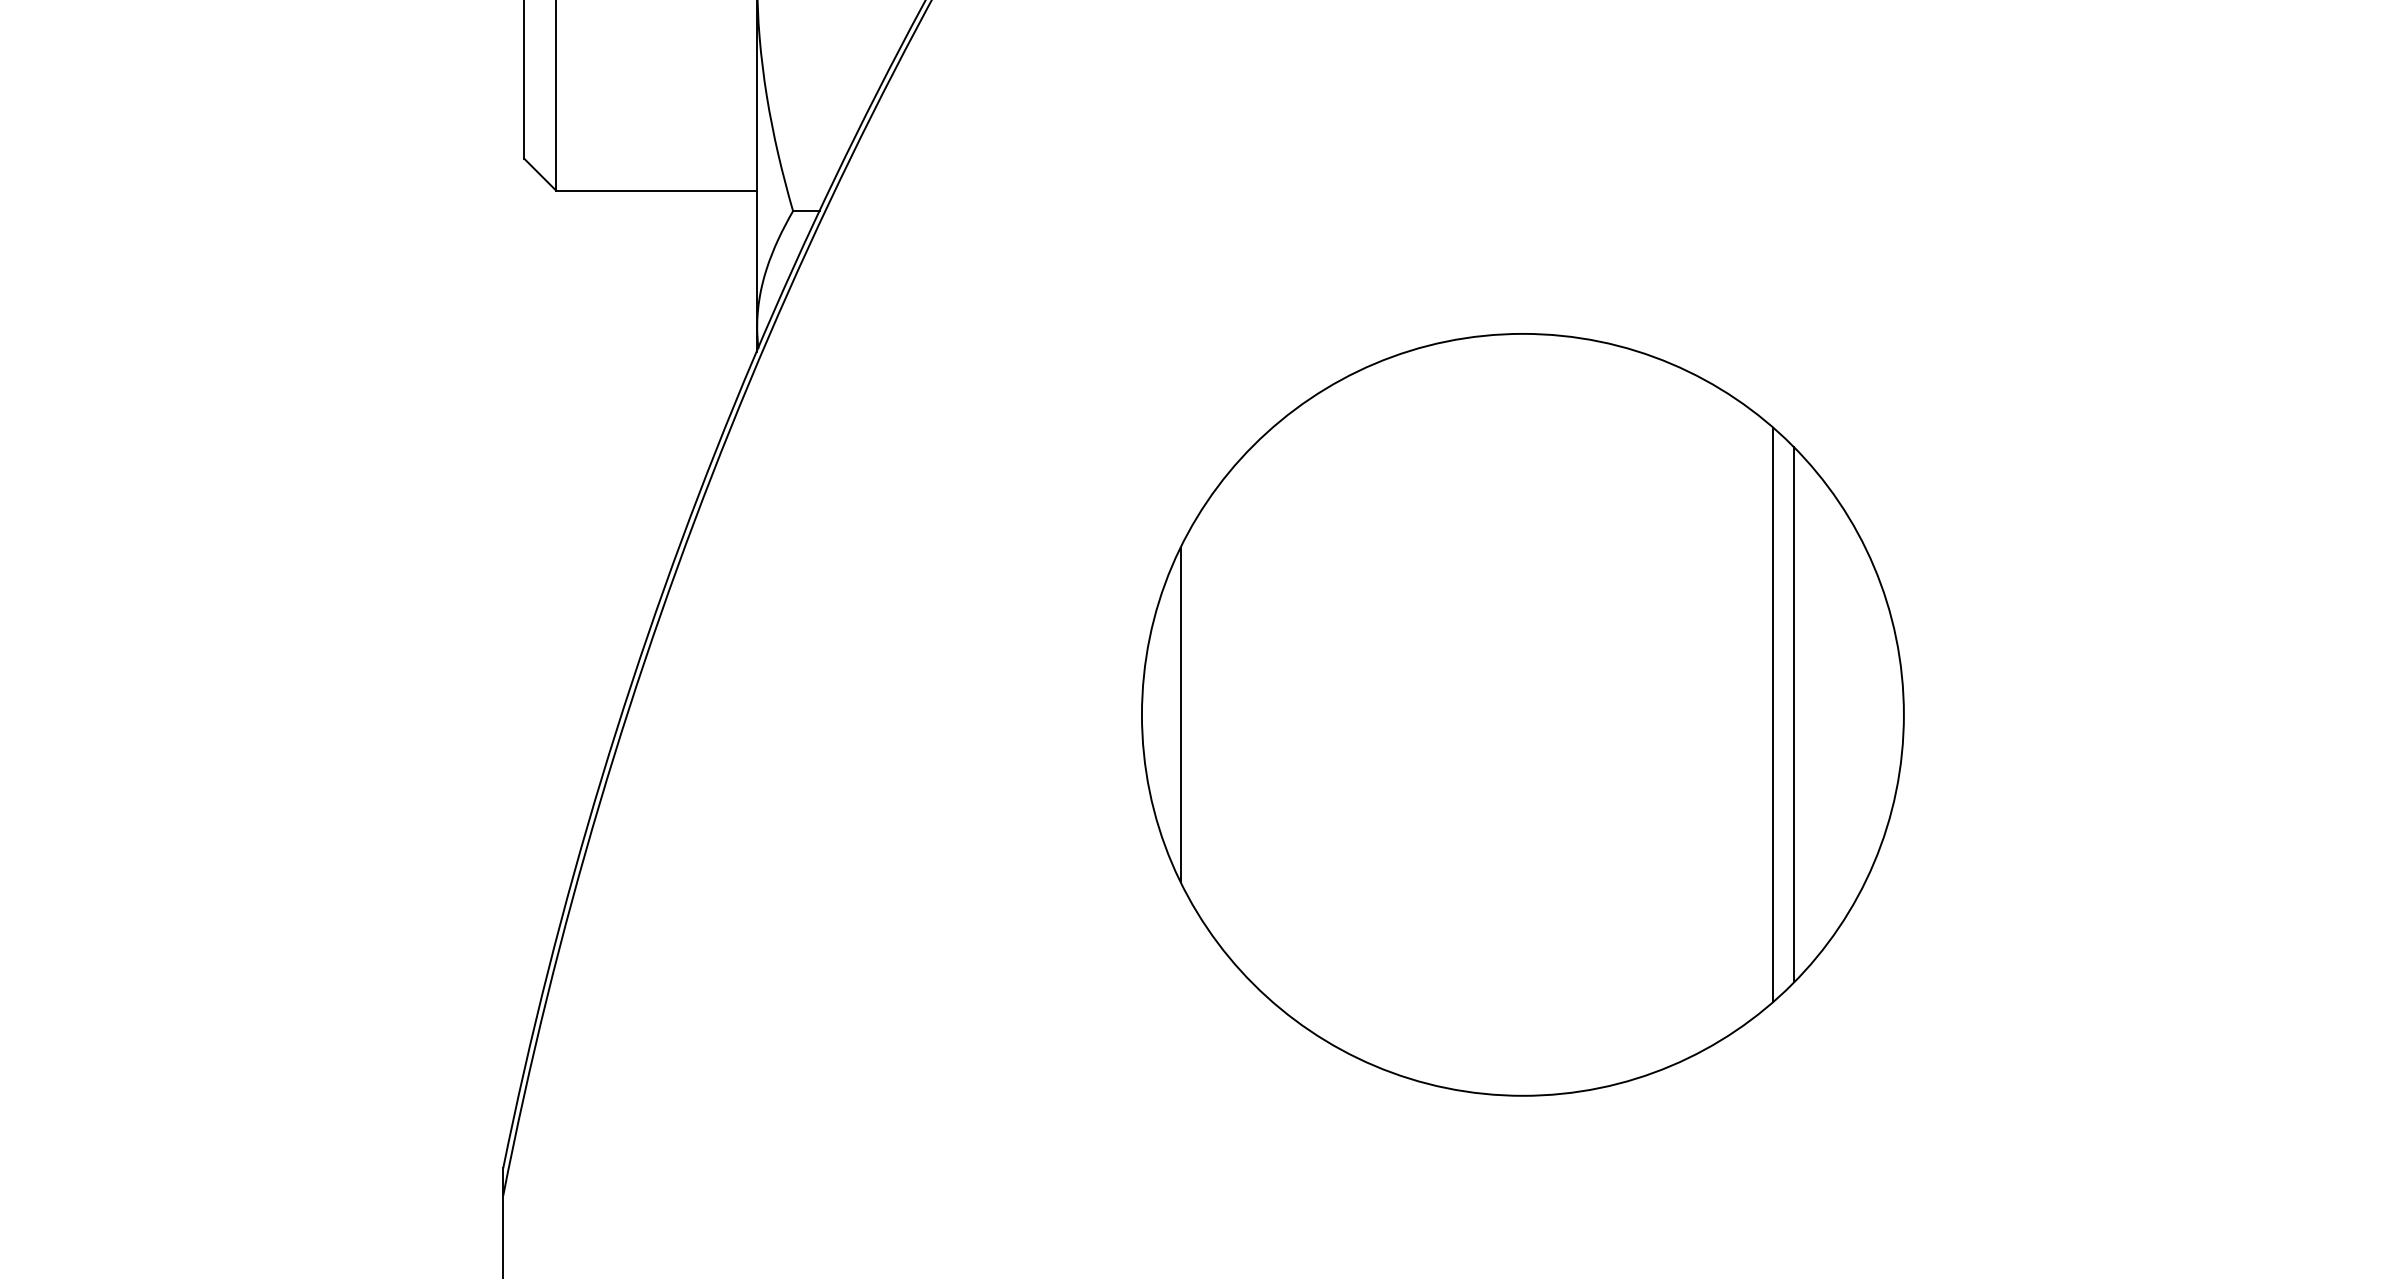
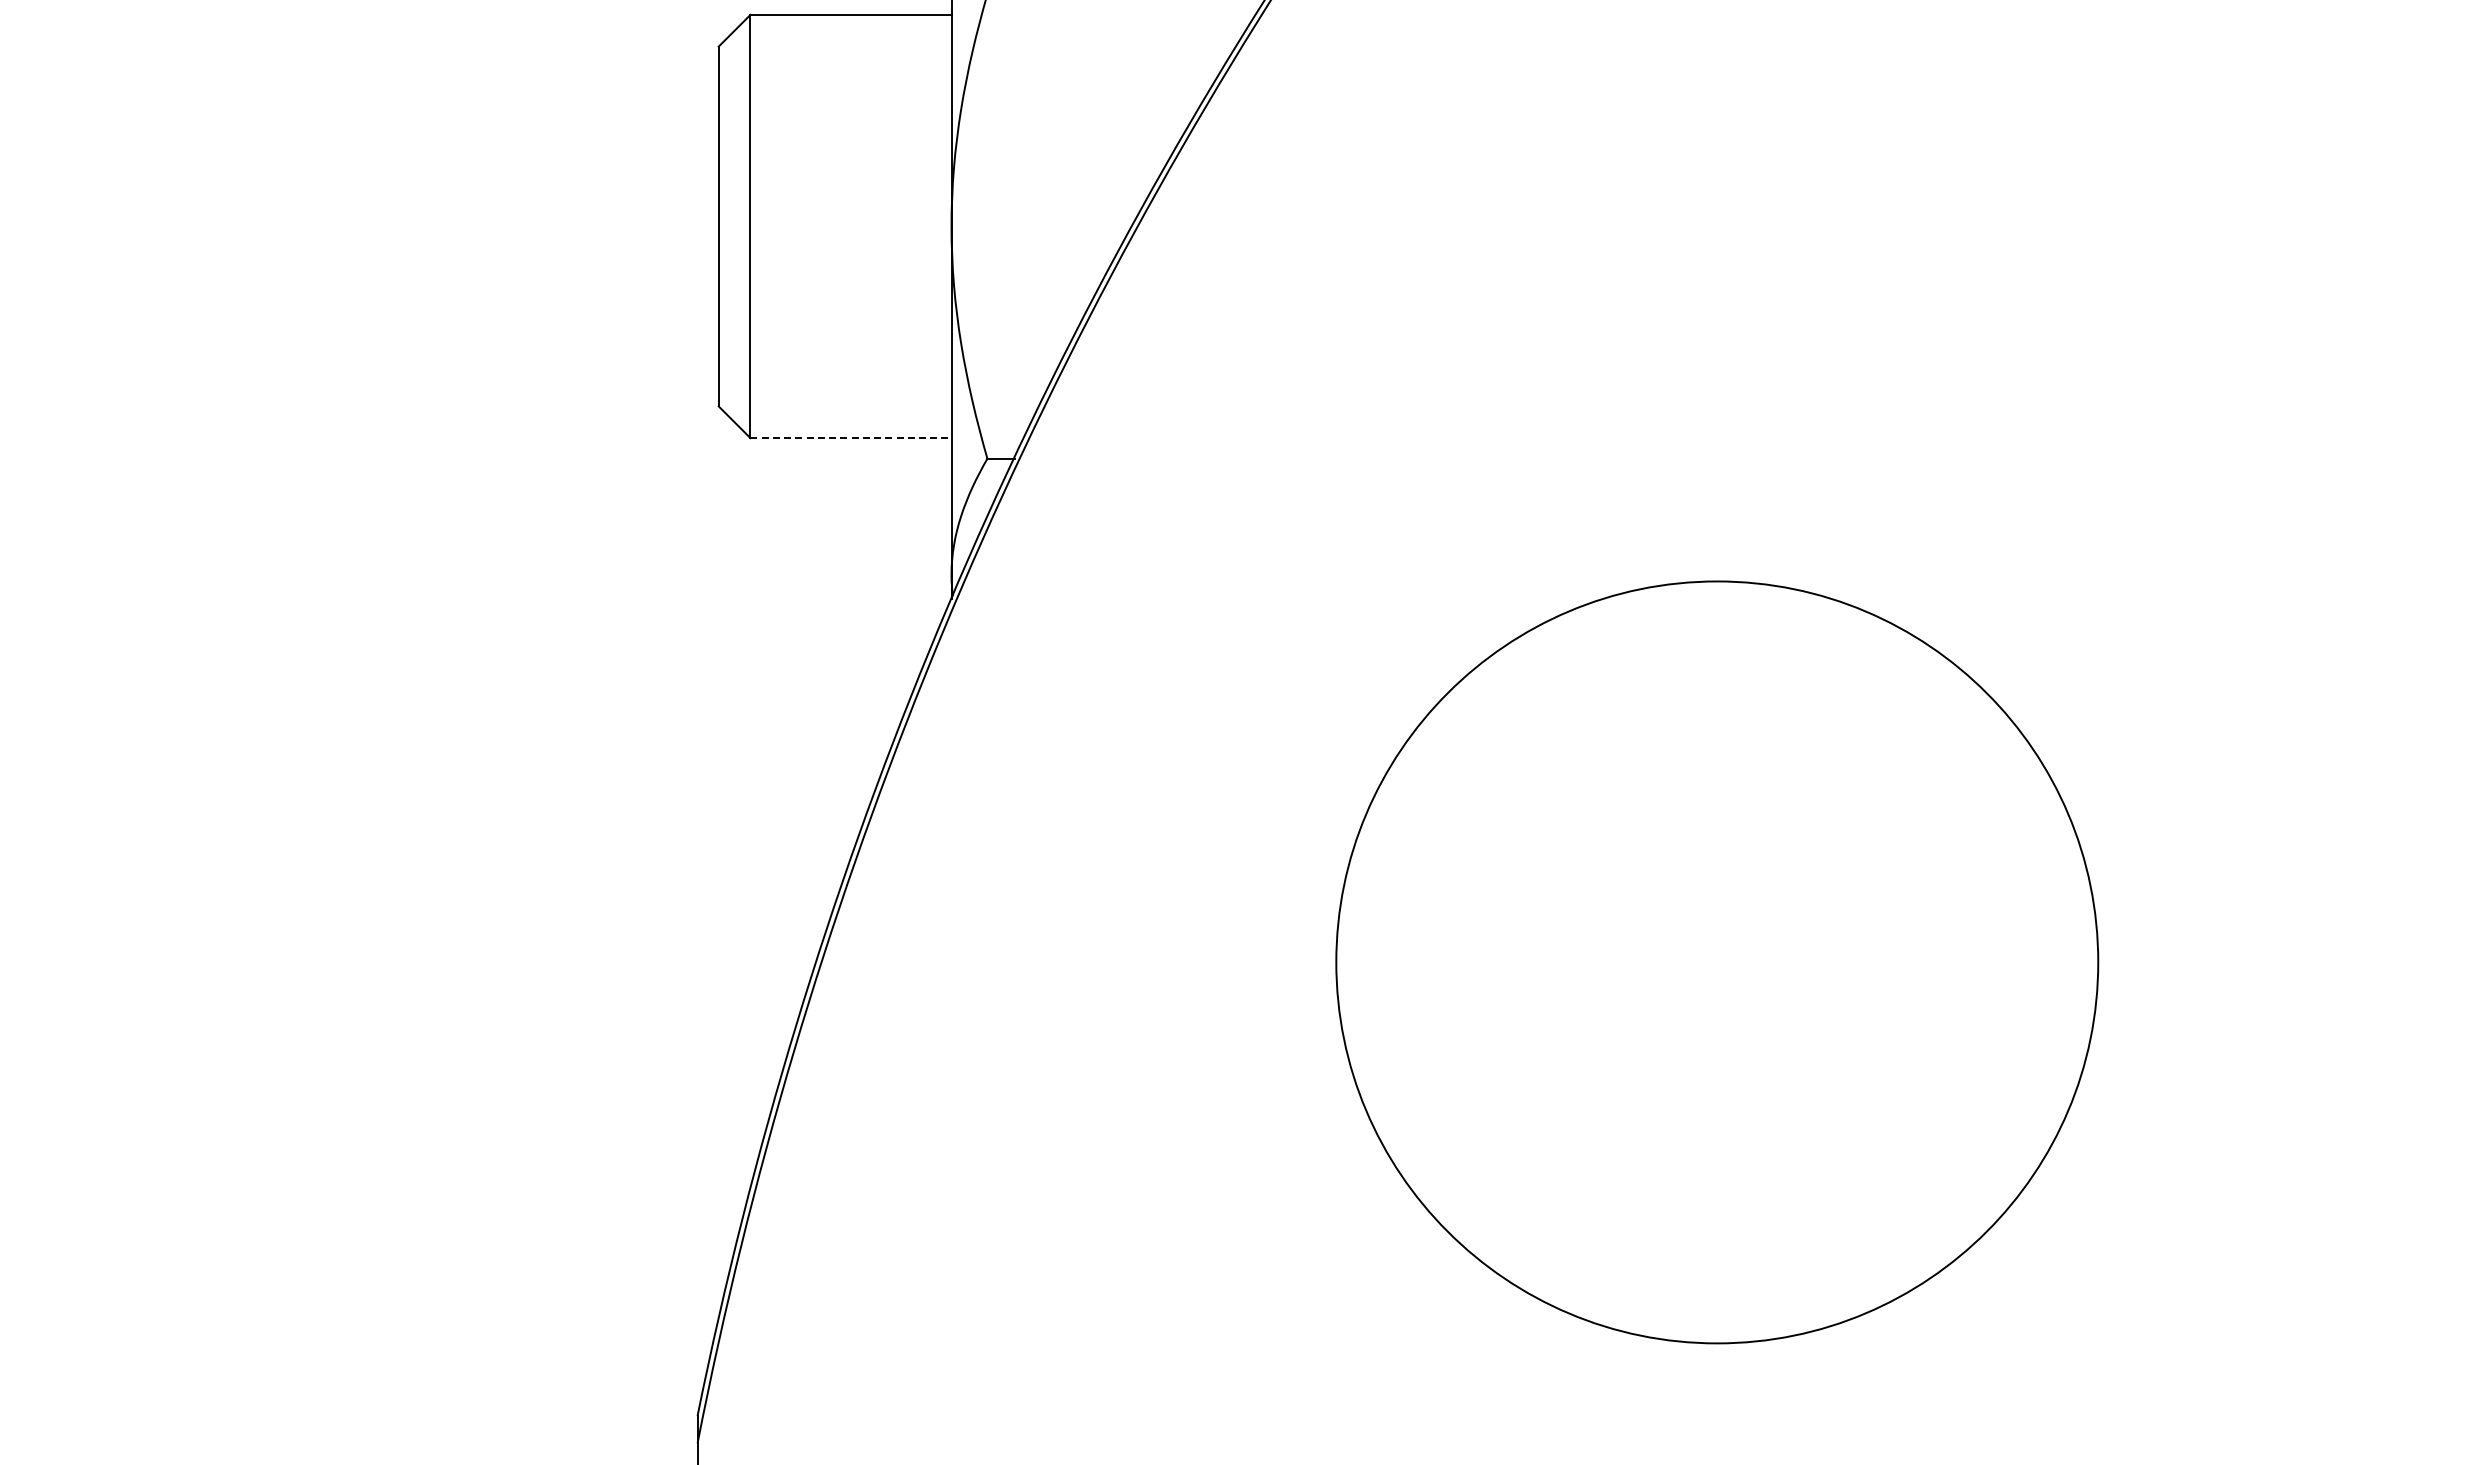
line: (657, 190) -> (851, 438), solid -> dashed
line: (1180, 714) -> (1374, 962), removed
line: (1773, 714) -> (1967, 962), removed
line: (1794, 714) -> (1988, 962), removed

